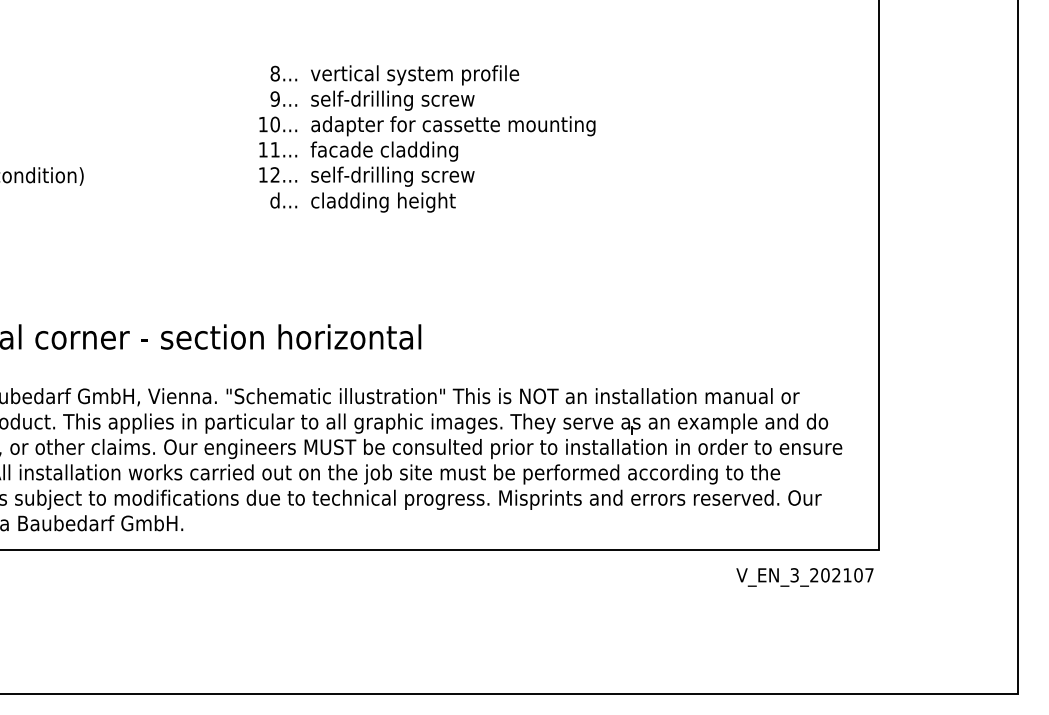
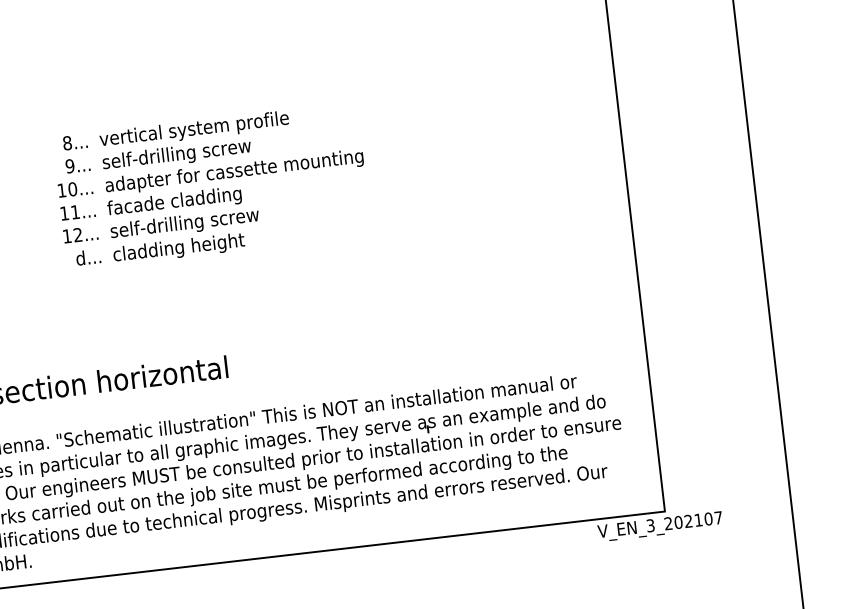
text: (804, 577) -> (659, 526), moved

